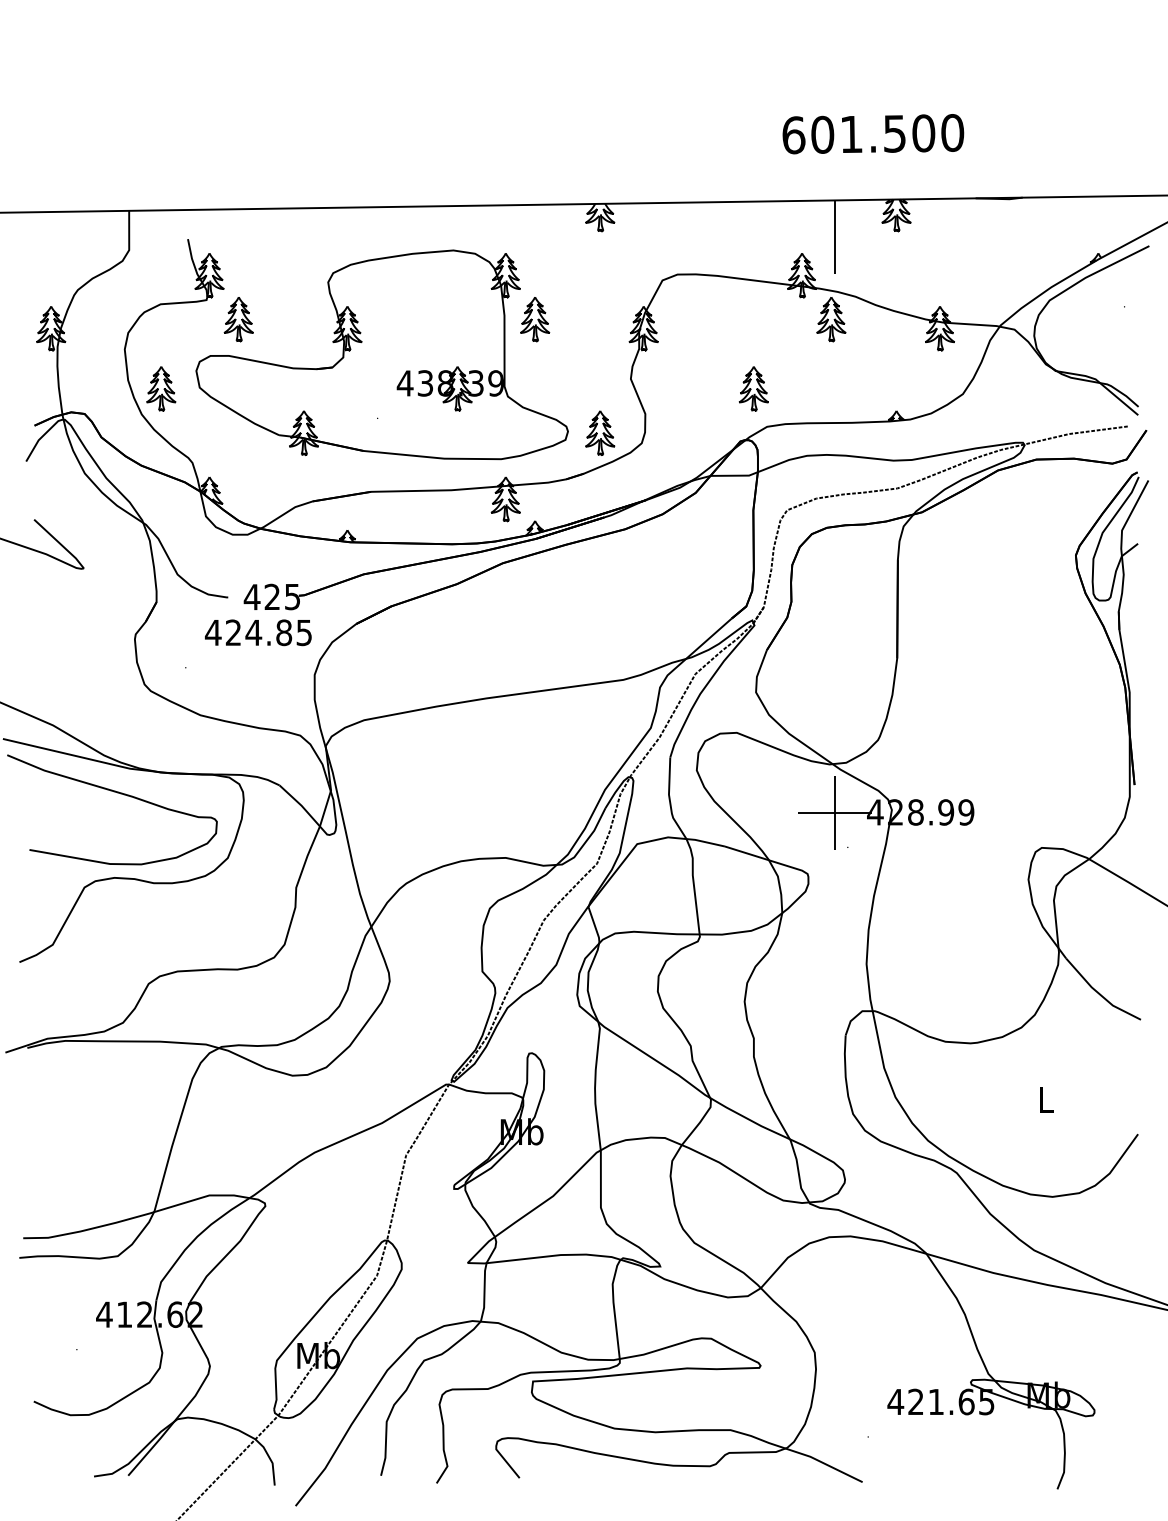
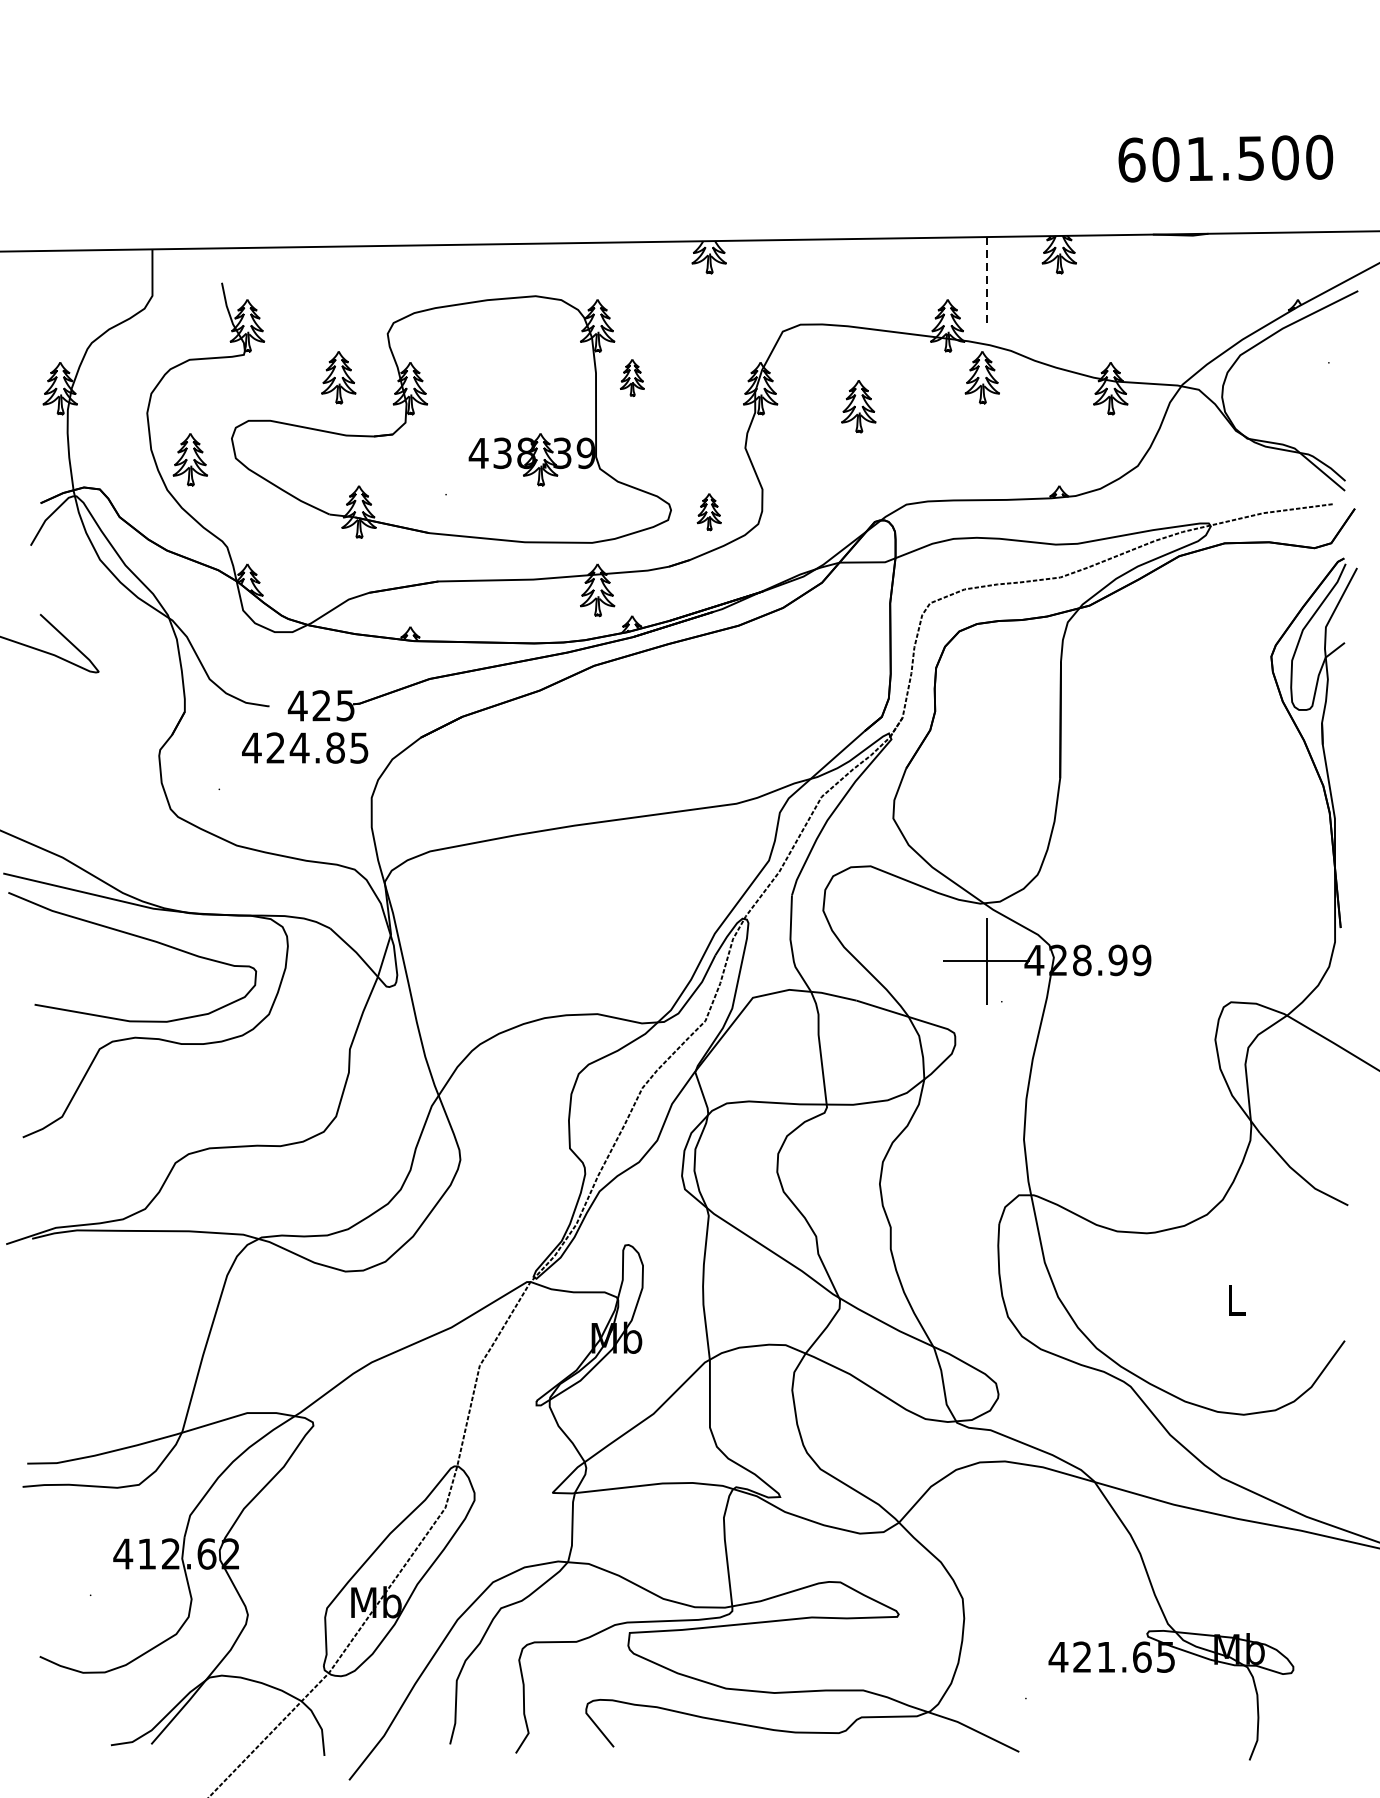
text: (873, 134) -> (1225, 159), moved
line: (835, 237) -> (987, 280), solid -> dashed
part: (238, 319) -> (338, 377), moved
part: (535, 319) -> (632, 377), size x0.7
part: (753, 388) -> (858, 406), moved
part: (600, 432) -> (709, 511), size x0.7

